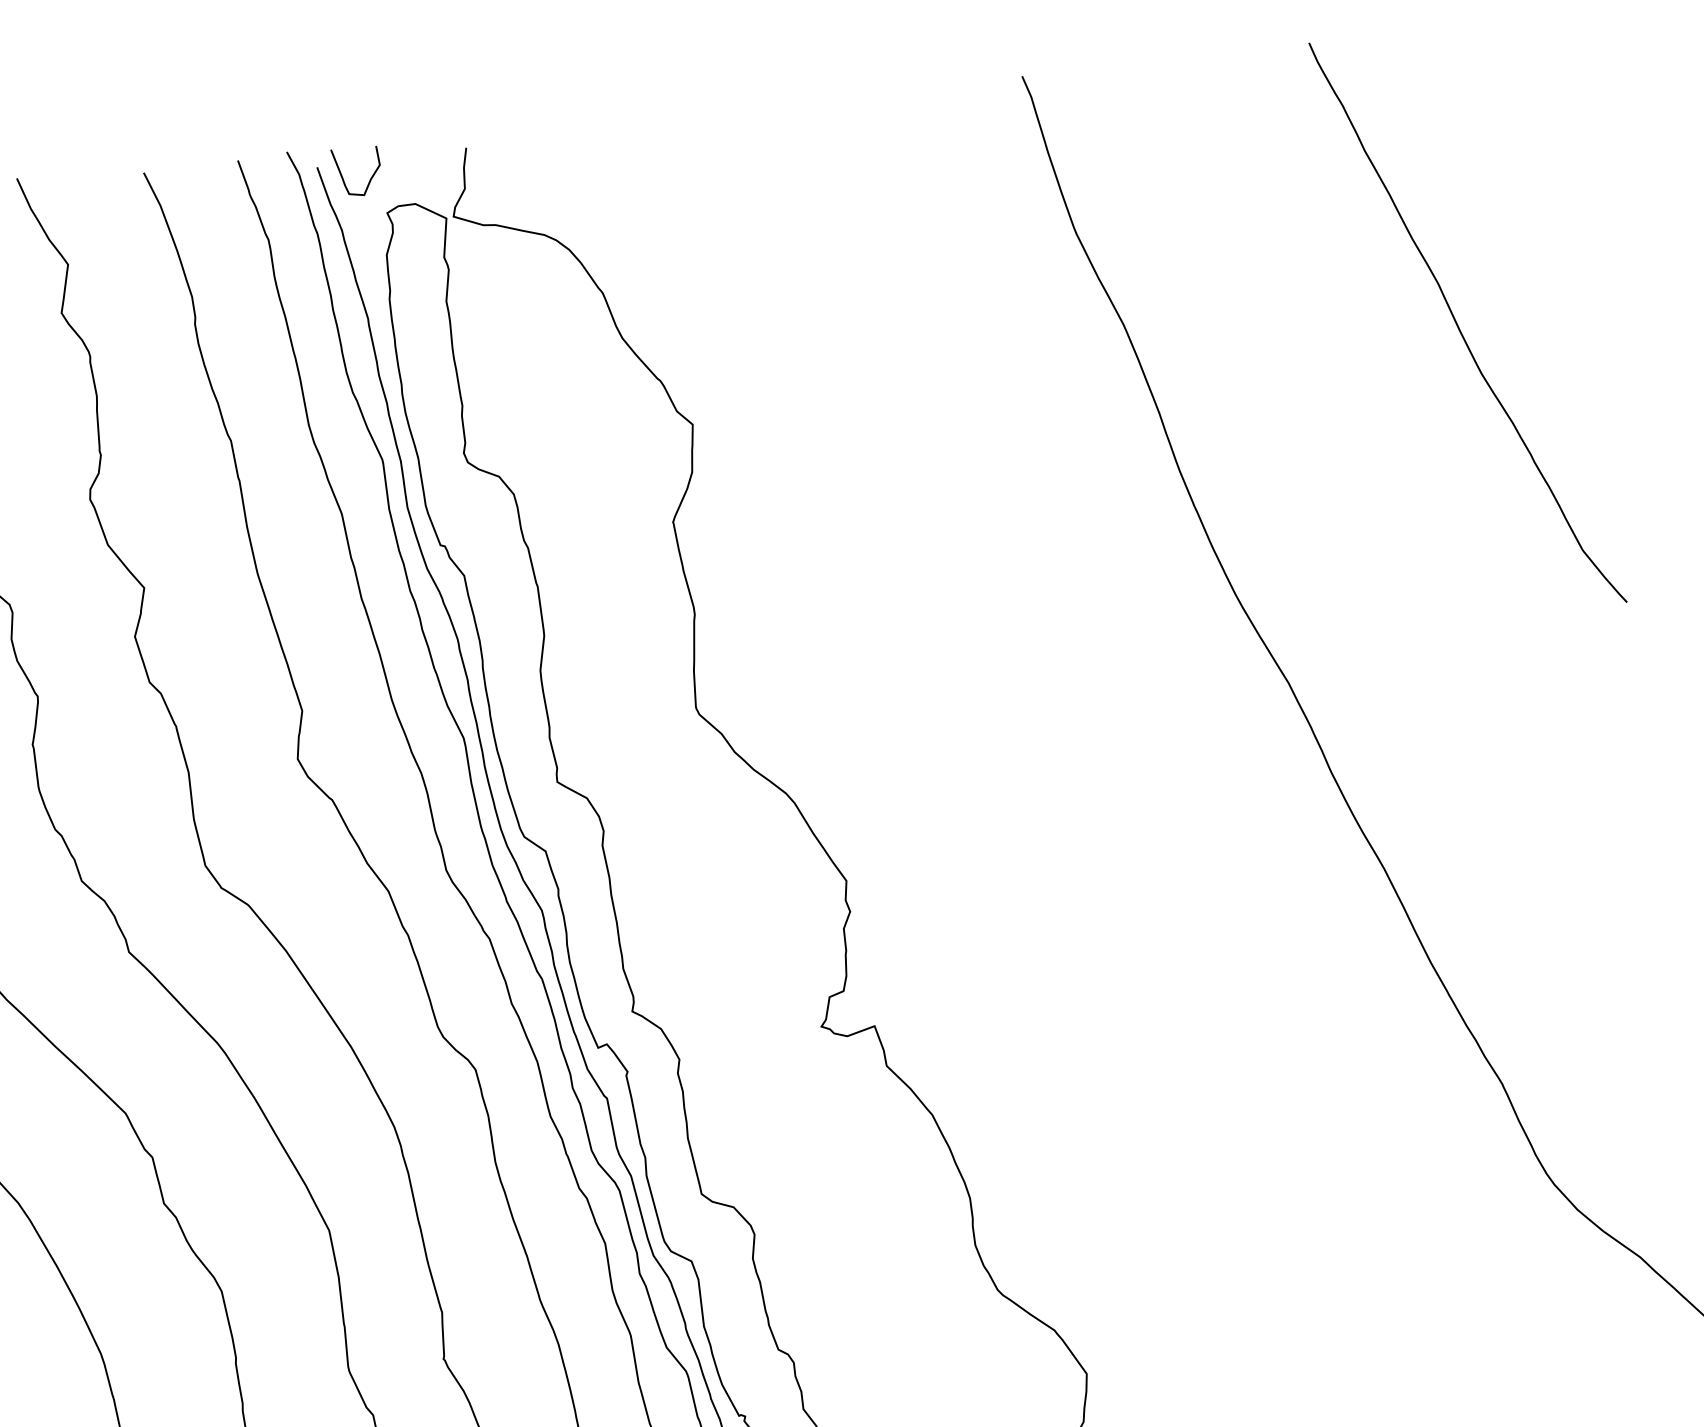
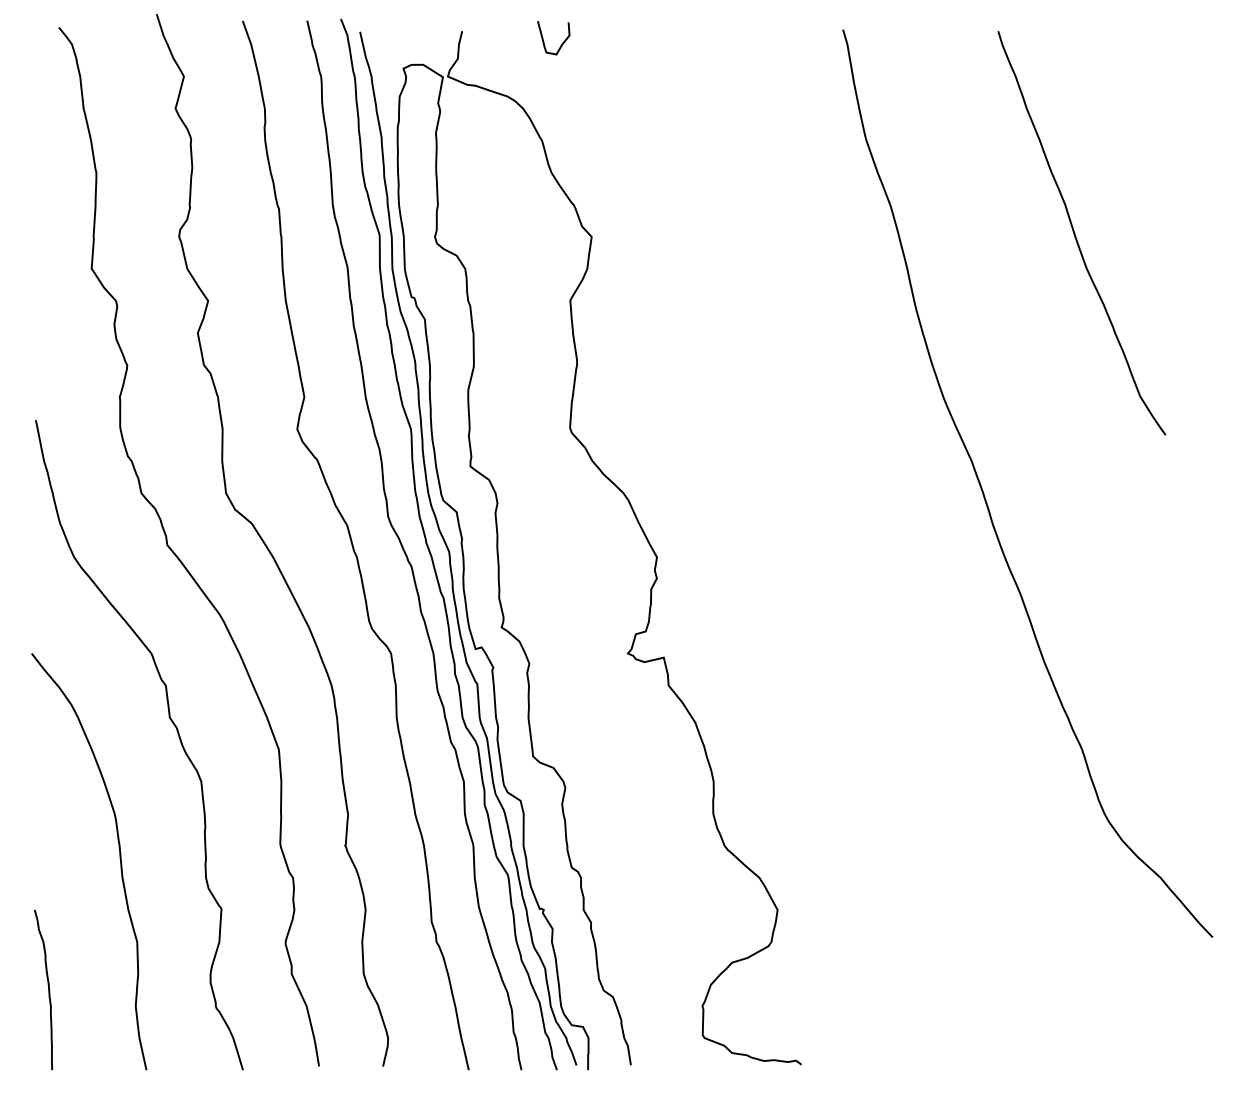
curve: (369, 178) -> (561, 43), moved
curve: (1460, 328) -> (1076, 236), moved

